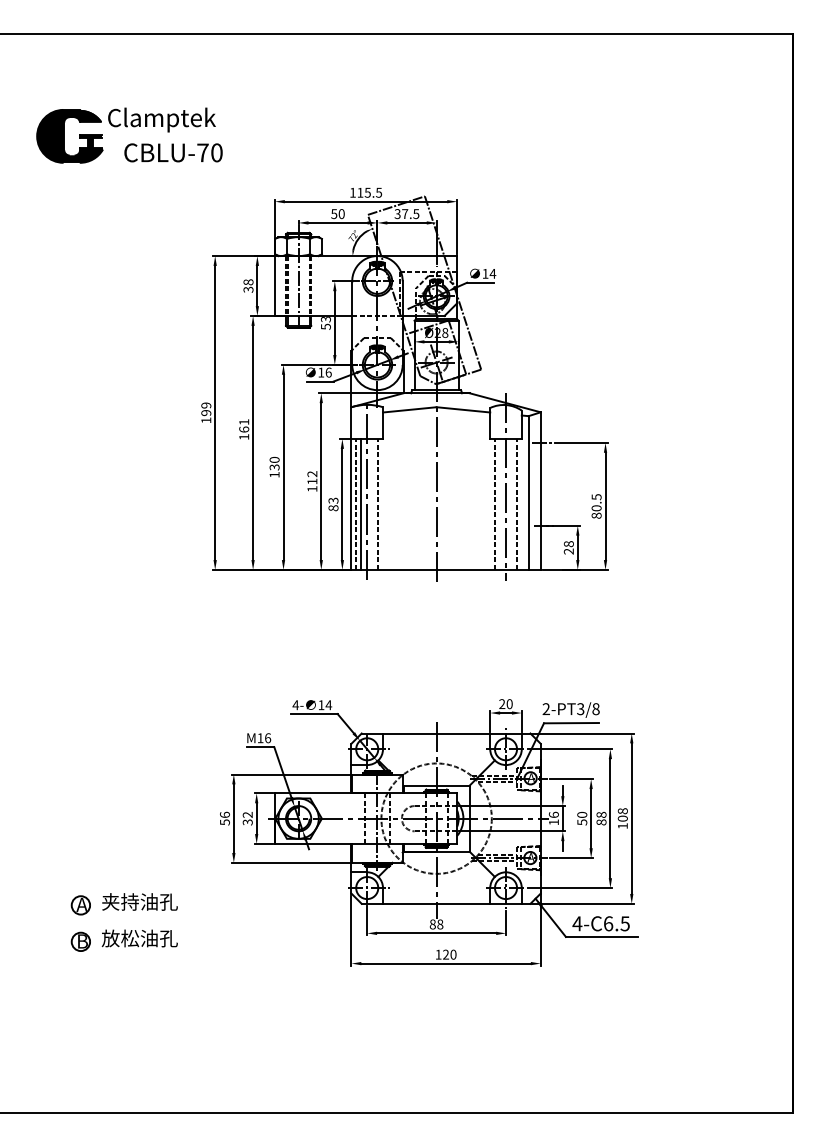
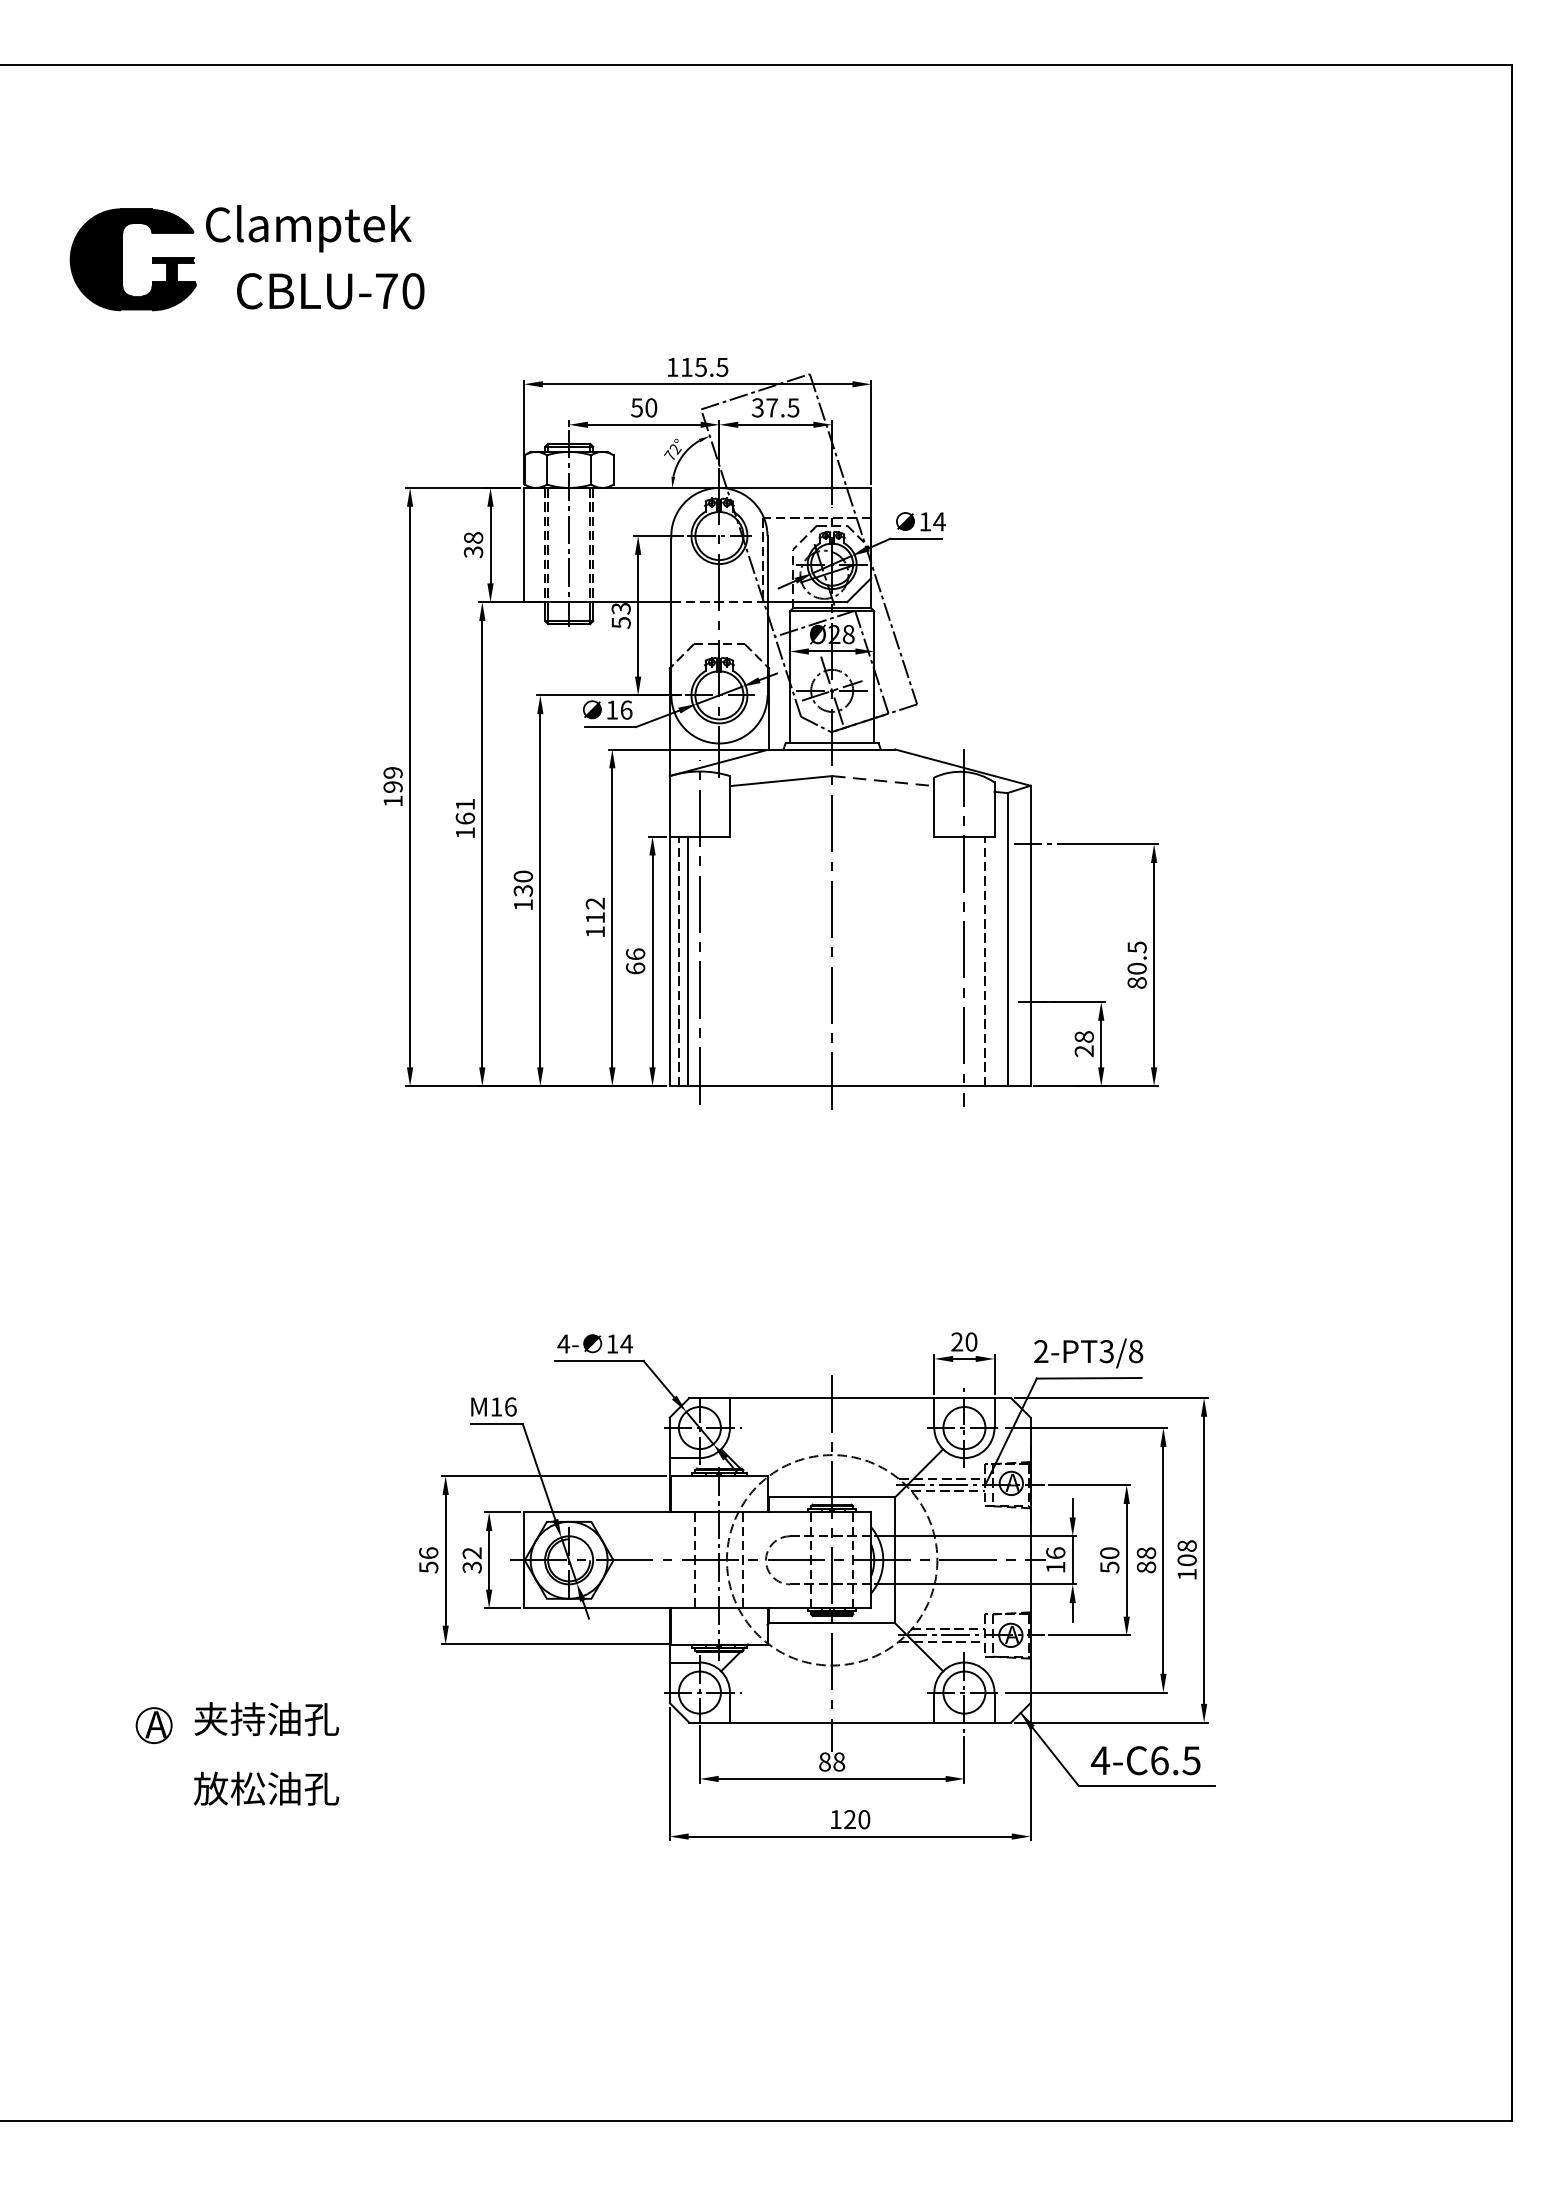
line: (463, 409) -> (883, 780), solid -> dashed
text: (333, 504) -> (635, 961), 83 -> 66
line: (378, 504) -> (721, 961), removed
line: (494, 504) -> (942, 961), removed
part: (80, 941) -> (153, 1794), removed

